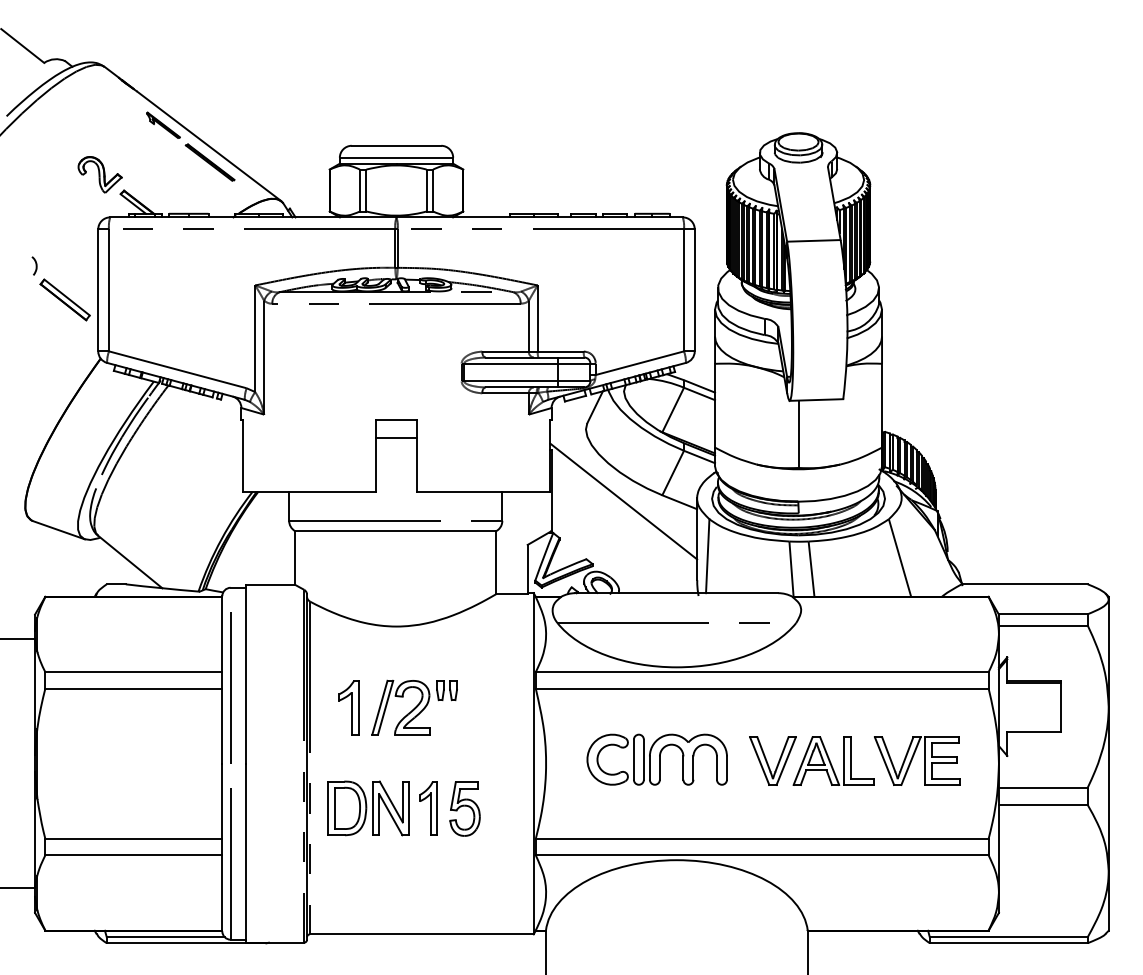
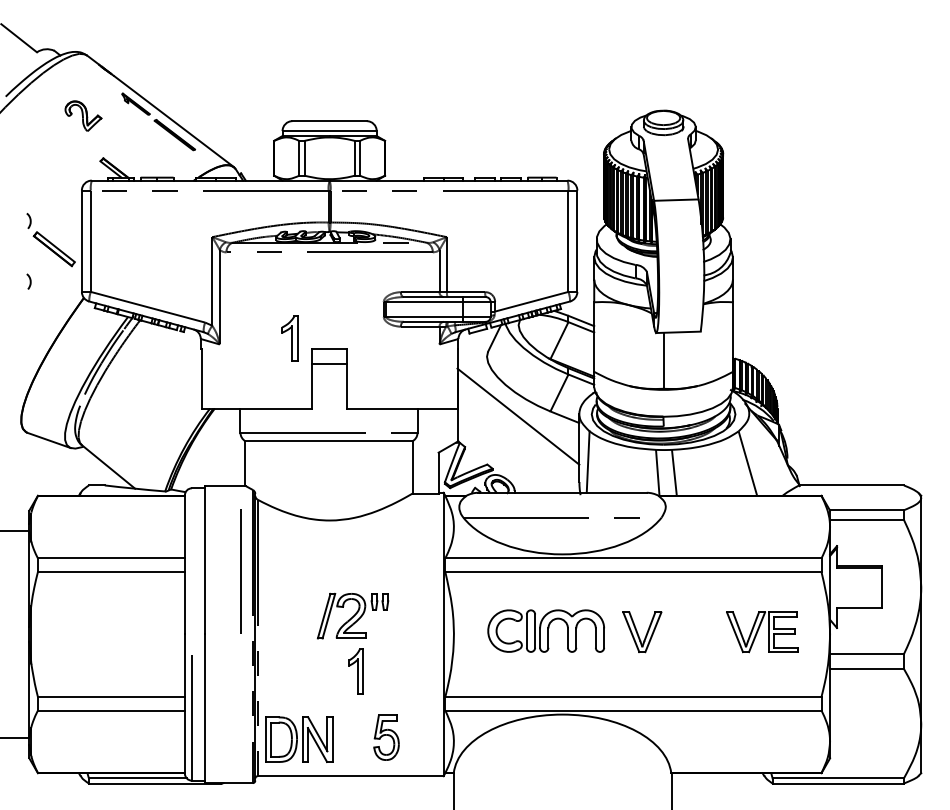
part: (99, 174) -> (82, 115), moved
curve: (35, 338) -> (29, 281), added
line: (230, 687) -> (240, 571), moved
part: (348, 707) -> (289, 338), moved
part: (414, 707) -> (352, 615), moved
part: (833, 760) -> (692, 631), removed
part: (368, 808) -> (298, 739), moved
part: (464, 808) -> (386, 737), moved

